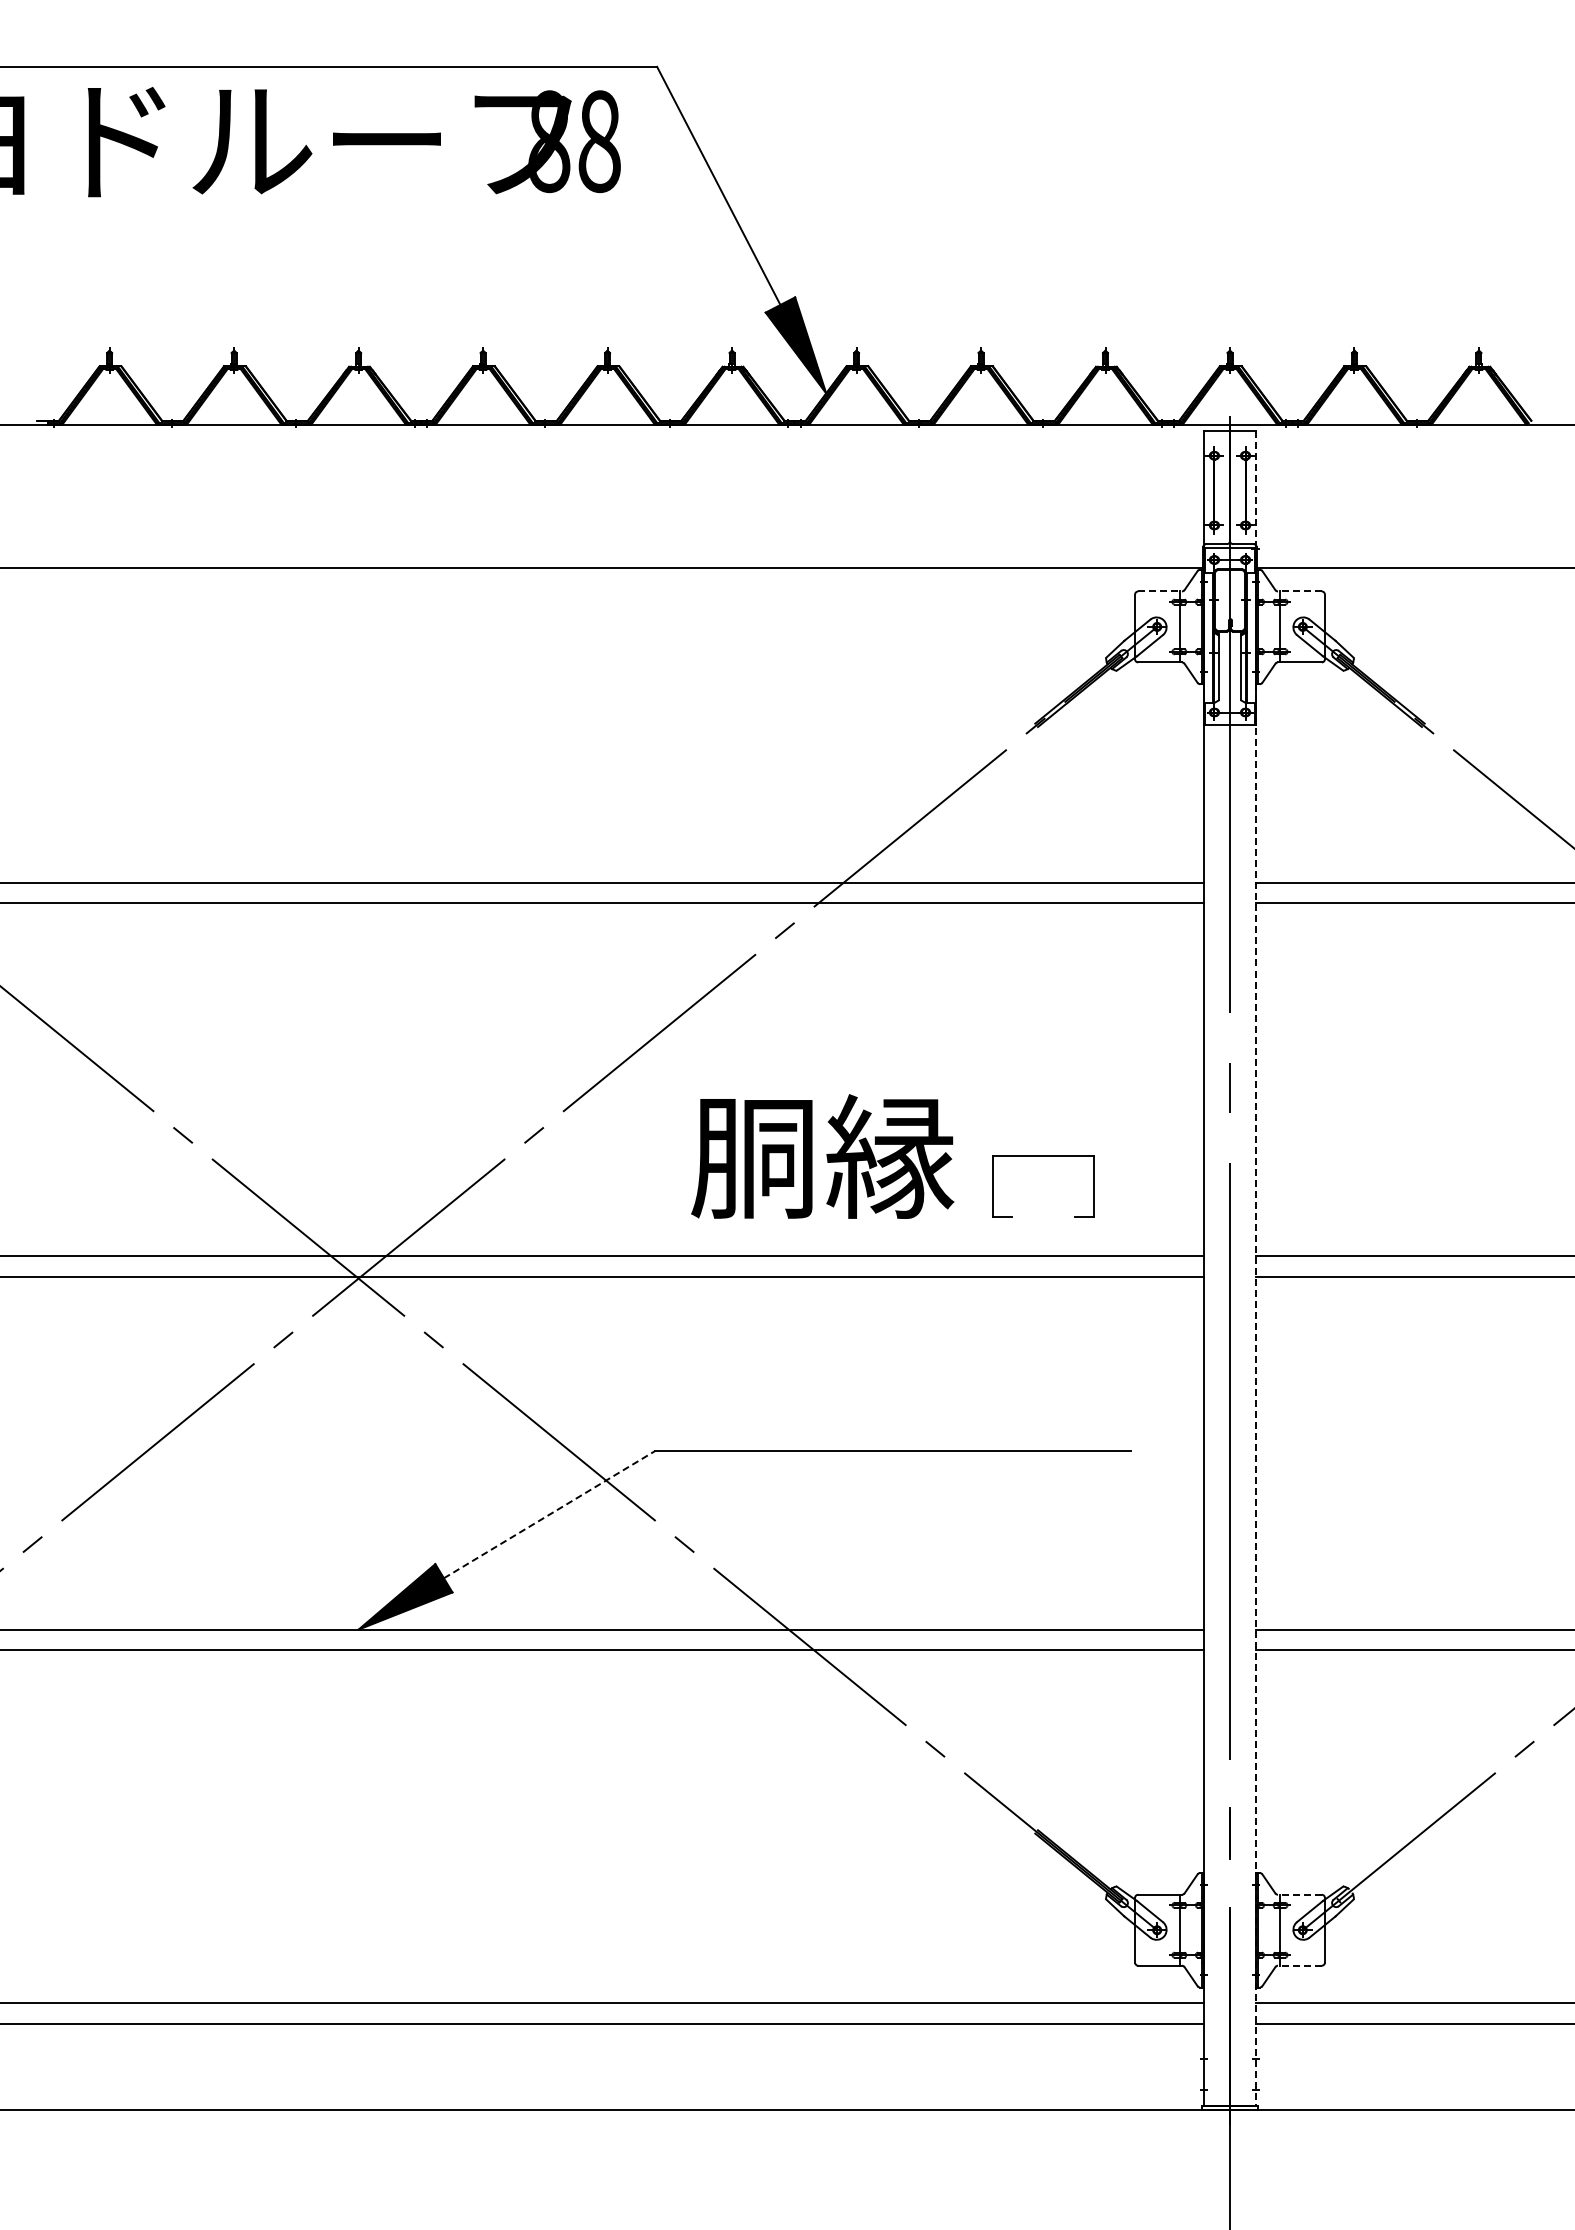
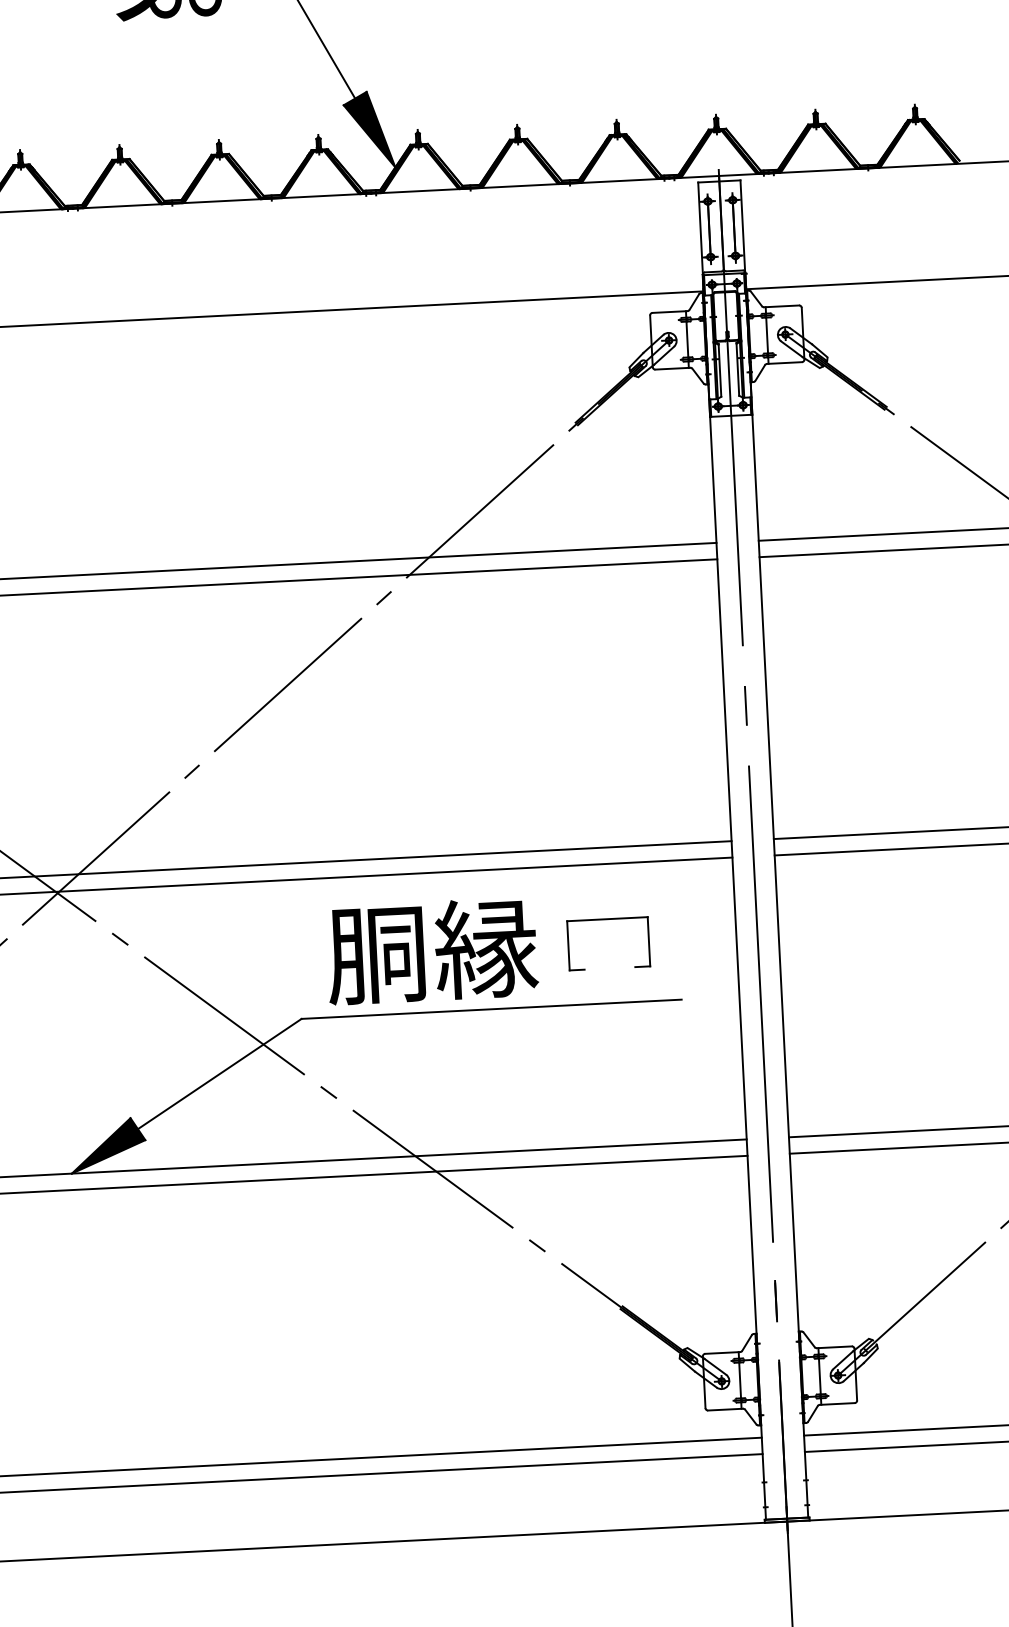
line: (1160, 591) -> (670, 312), dashed -> solid
line: (1299, 591) -> (781, 306), dashed -> solid
text: (822, 1156) -> (432, 951), moved
part: (1043, 1156) -> (607, 919), moved
line: (1256, 1269) -> (774, 849), dashed -> solid
line: (550, 1514) -> (220, 1073), dashed -> solid
line: (1299, 1894) -> (834, 1347), dashed -> solid
line: (1299, 1965) -> (836, 1403), dashed -> solid

